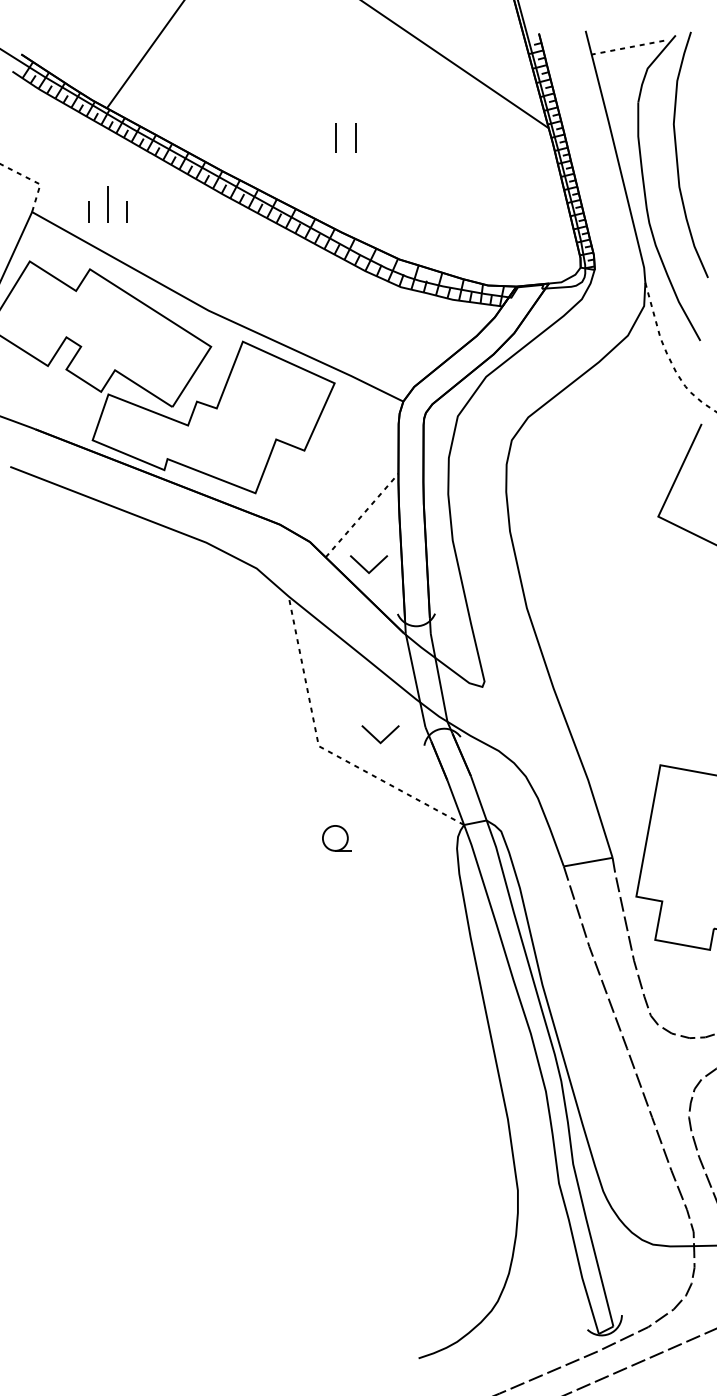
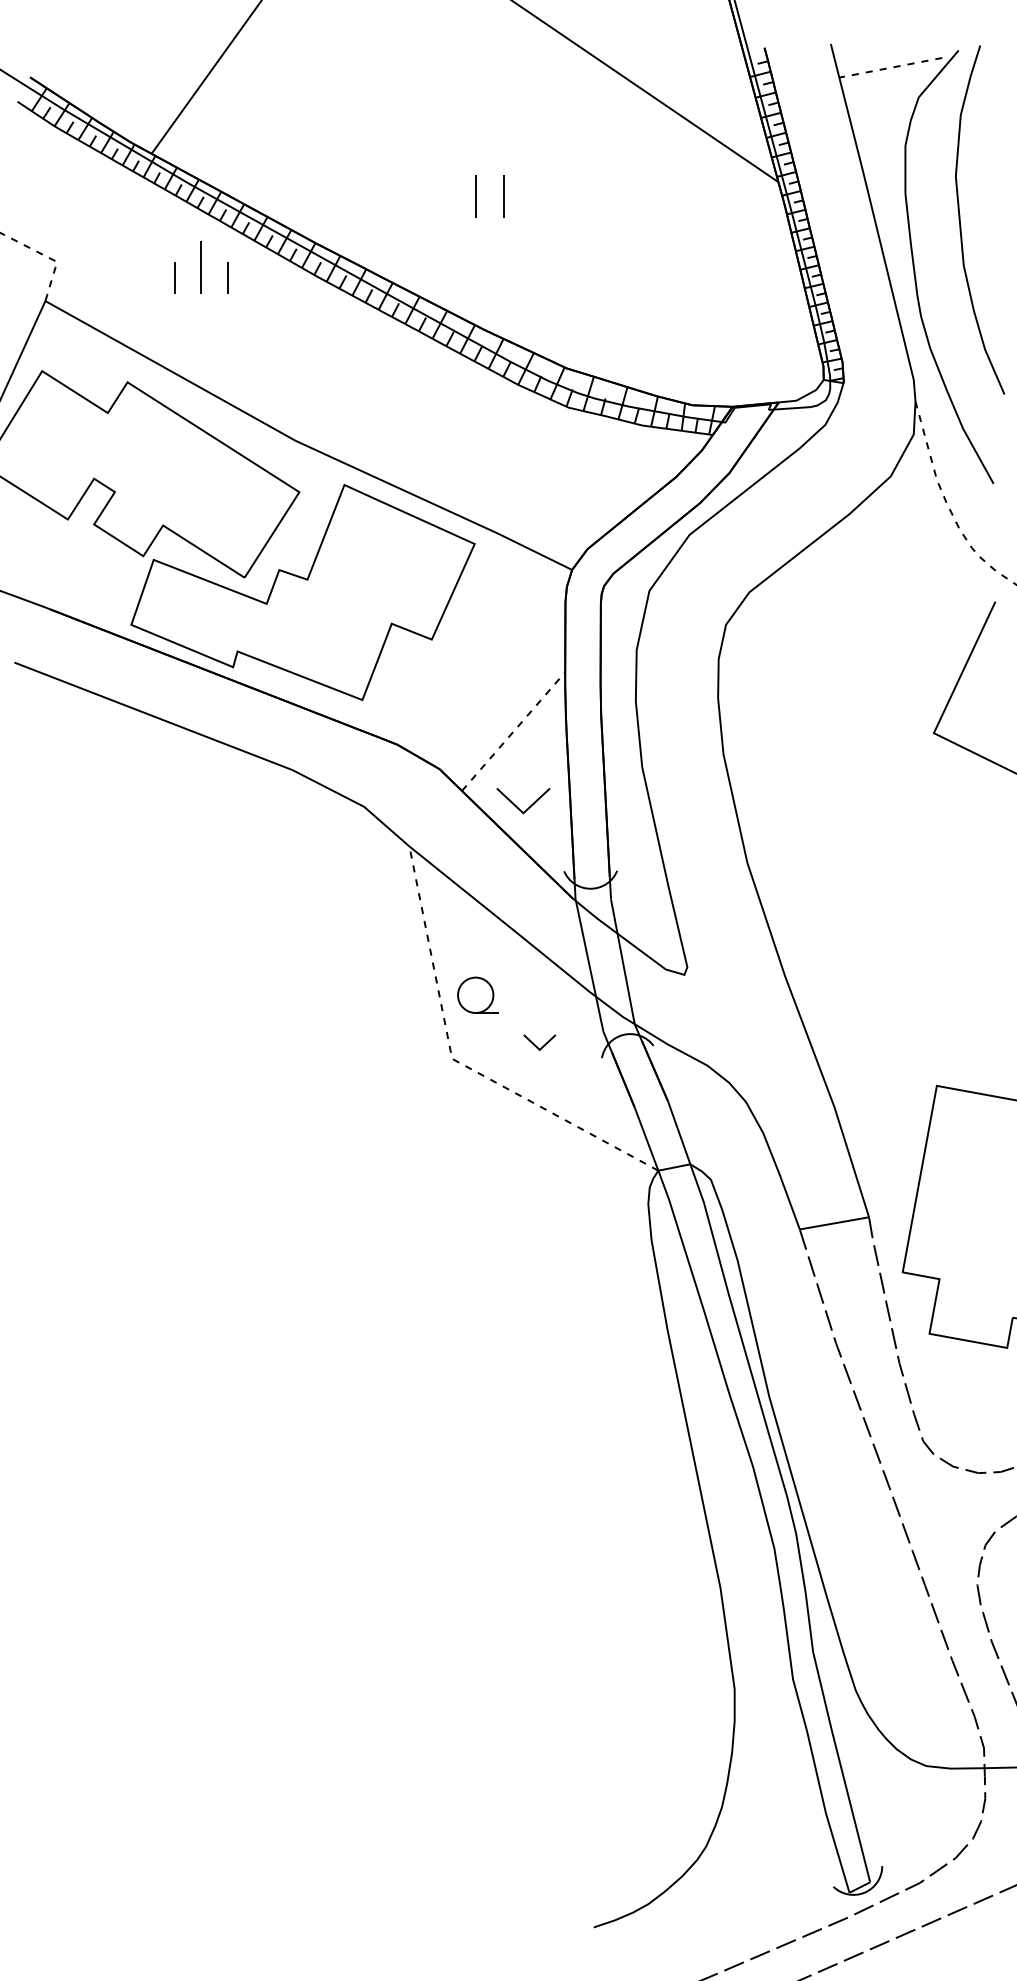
part: (107, 204) -> (200, 267), moved
part: (380, 734) -> (539, 1042), size x0.6
part: (336, 838) -> (477, 995), moved

